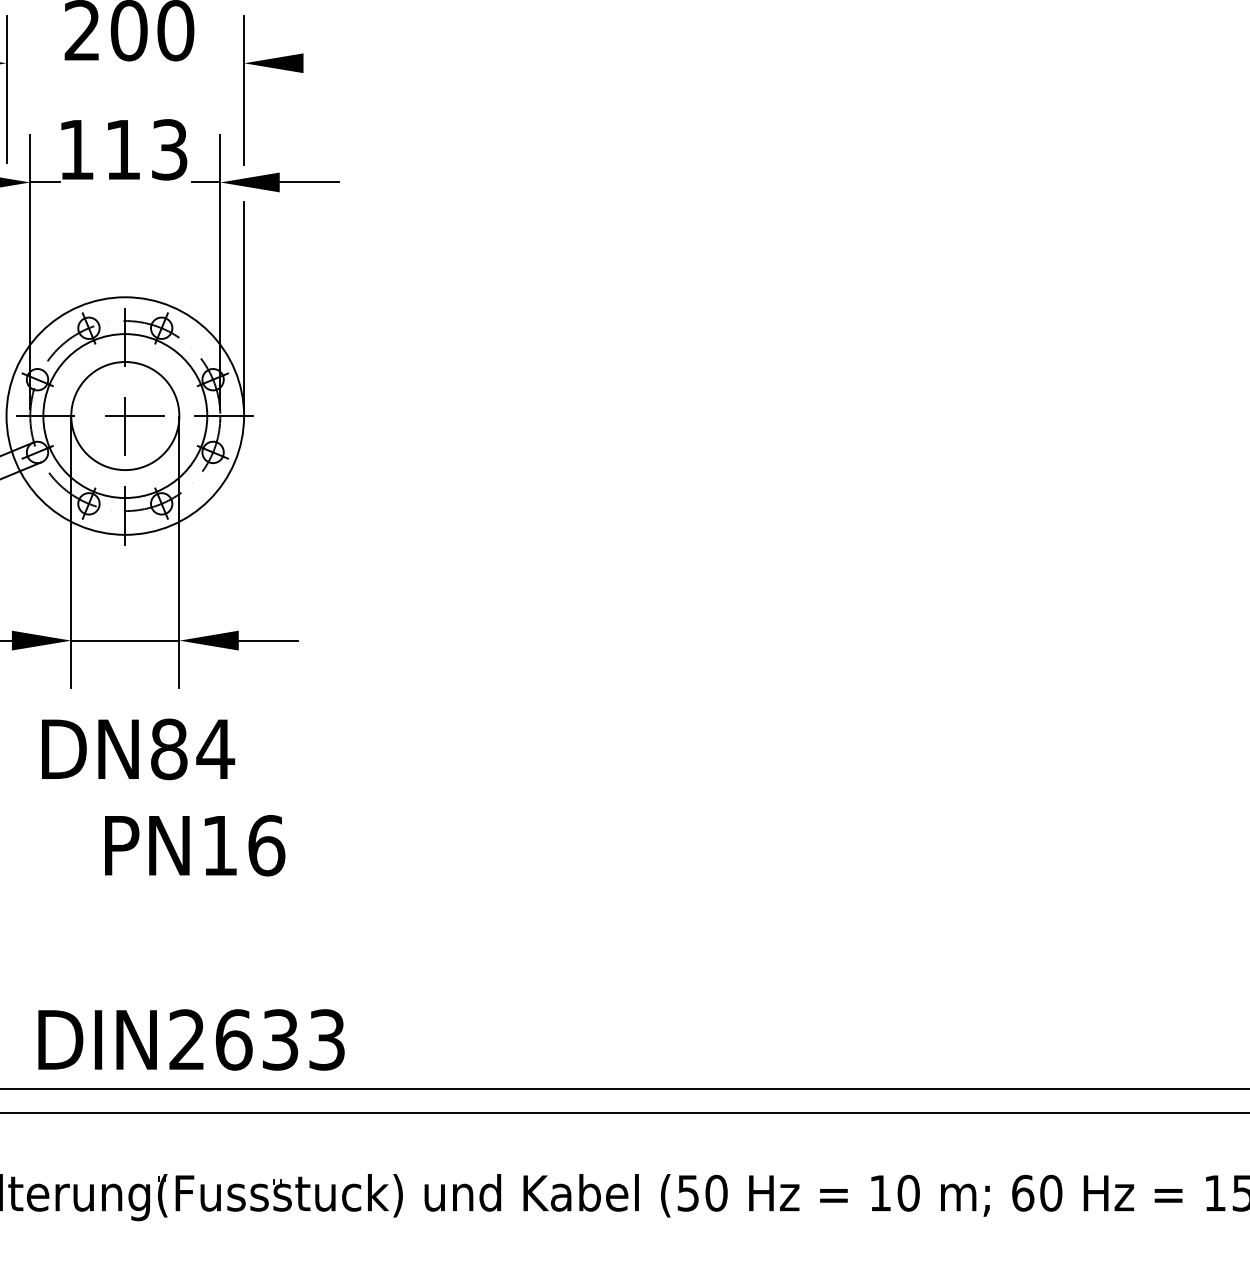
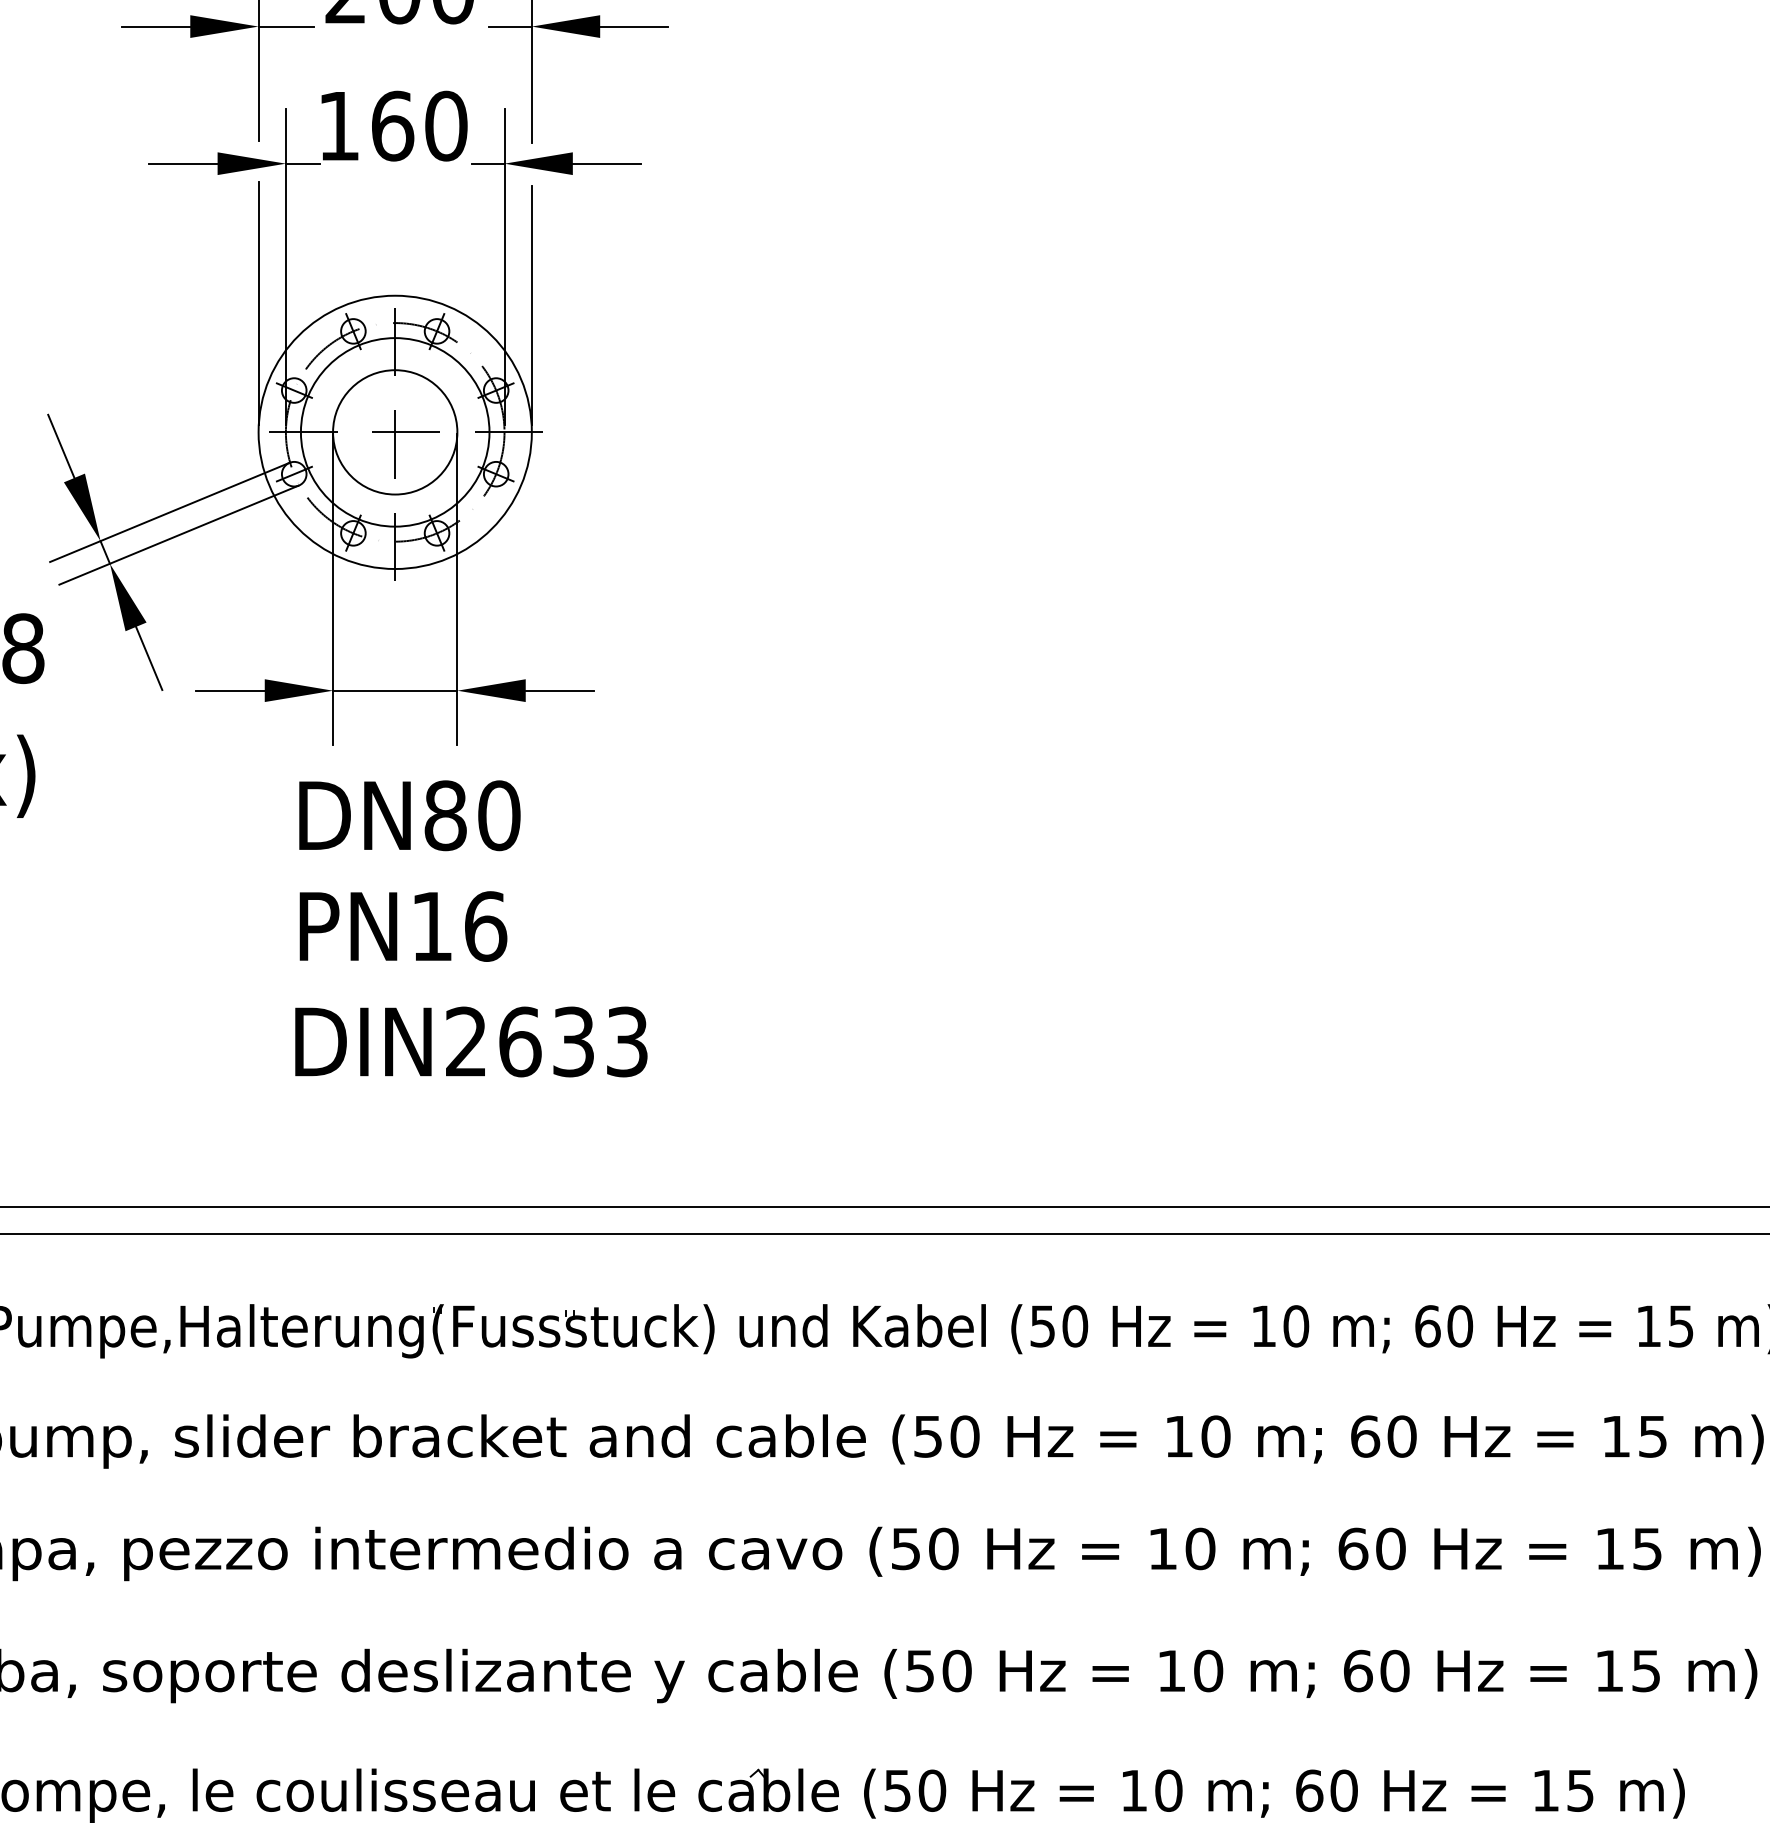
line: (29, 63) -> (285, 26), added
line: (224, 63) -> (509, 26), added
line: (333, 63) -> (634, 26), added
text: (146, 149) -> (419, 125), 113 -> 160
line: (6, 303) -> (258, 302), added
text: (215, 749) -> (498, 815), DN84 -> DN80
text: (195, 845) -> (403, 926), moved
text: (191, 1039) -> (471, 1041), moved

